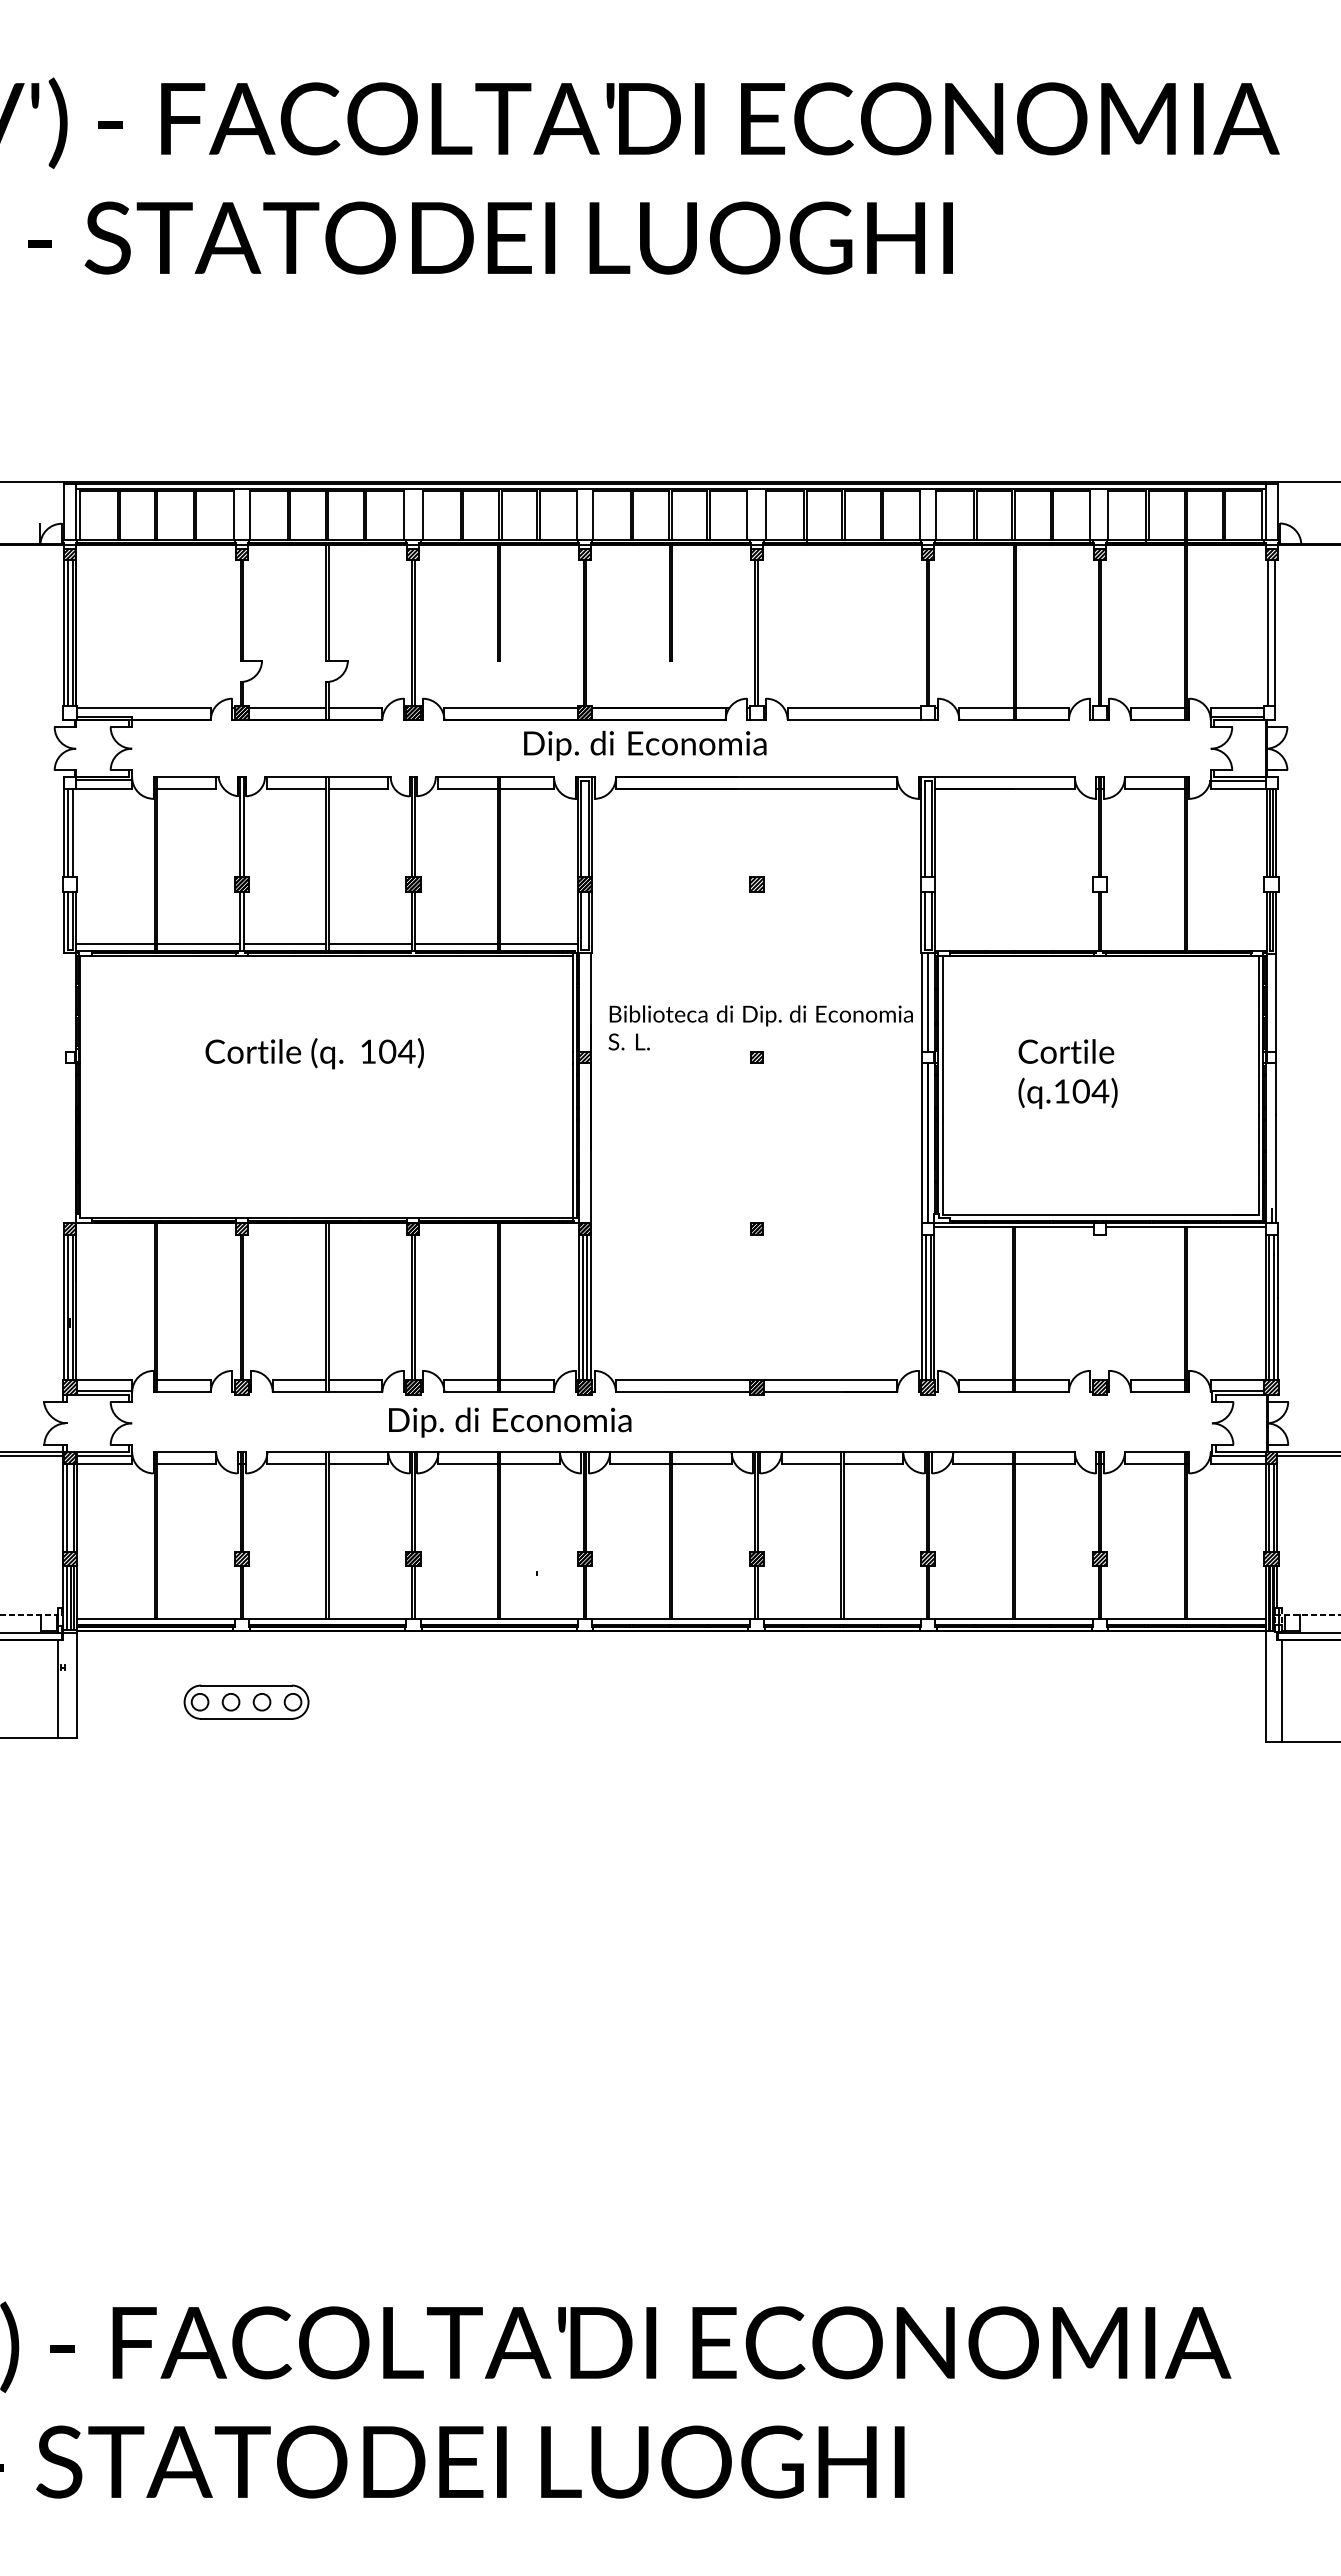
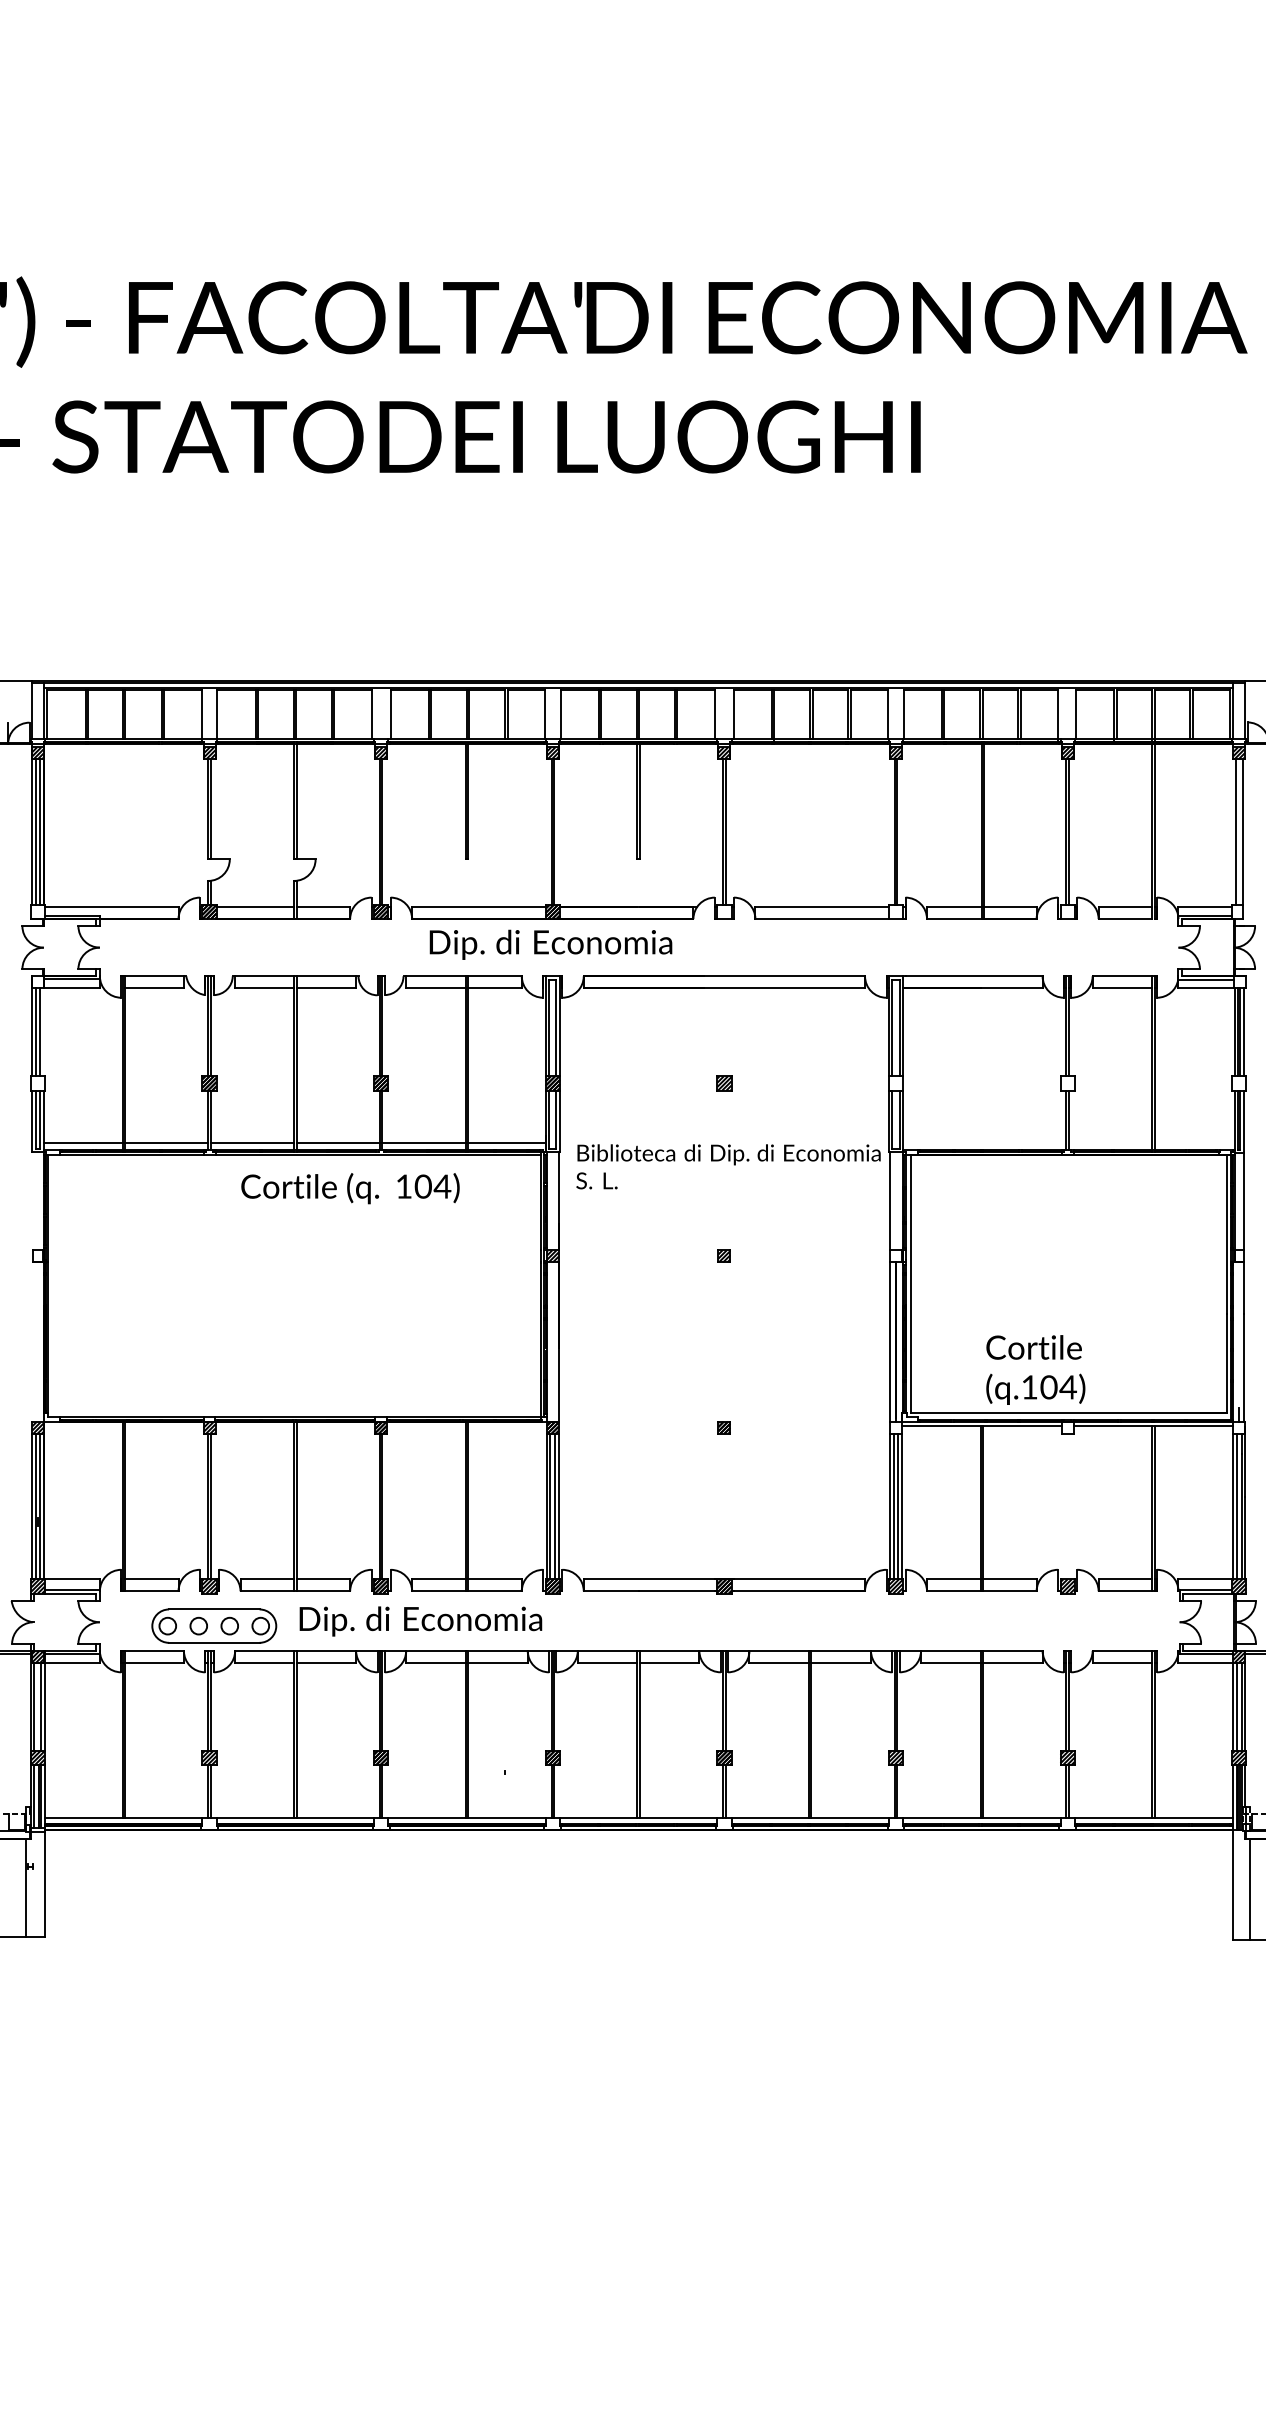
text: (645, 745) -> (551, 944), moved
line: (928, 1002) -> (896, 1201), removed
text: (760, 1027) -> (728, 1166), moved
text: (314, 1053) -> (350, 1188), moved
text: (1067, 1073) -> (1035, 1369), moved
text: (510, 1422) -> (421, 1621), moved
part: (246, 1701) -> (214, 1625), moved

